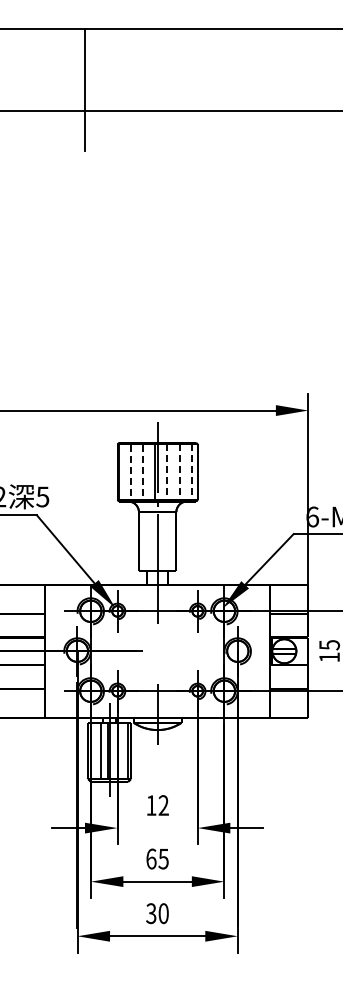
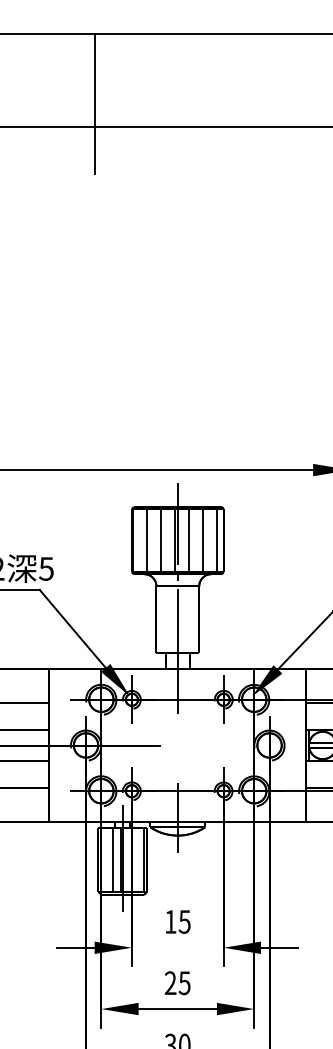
line: (131, 472) -> (147, 540), dashed -> solid
line: (143, 472) -> (161, 540), dashed -> solid
line: (167, 472) -> (189, 540), dashed -> solid
line: (179, 472) -> (202, 540), dashed -> solid
line: (191, 472) -> (216, 540), dashed -> solid
text: (163, 805) -> (184, 921), 12 -> 15
text: (151, 858) -> (170, 982), 65 -> 25

